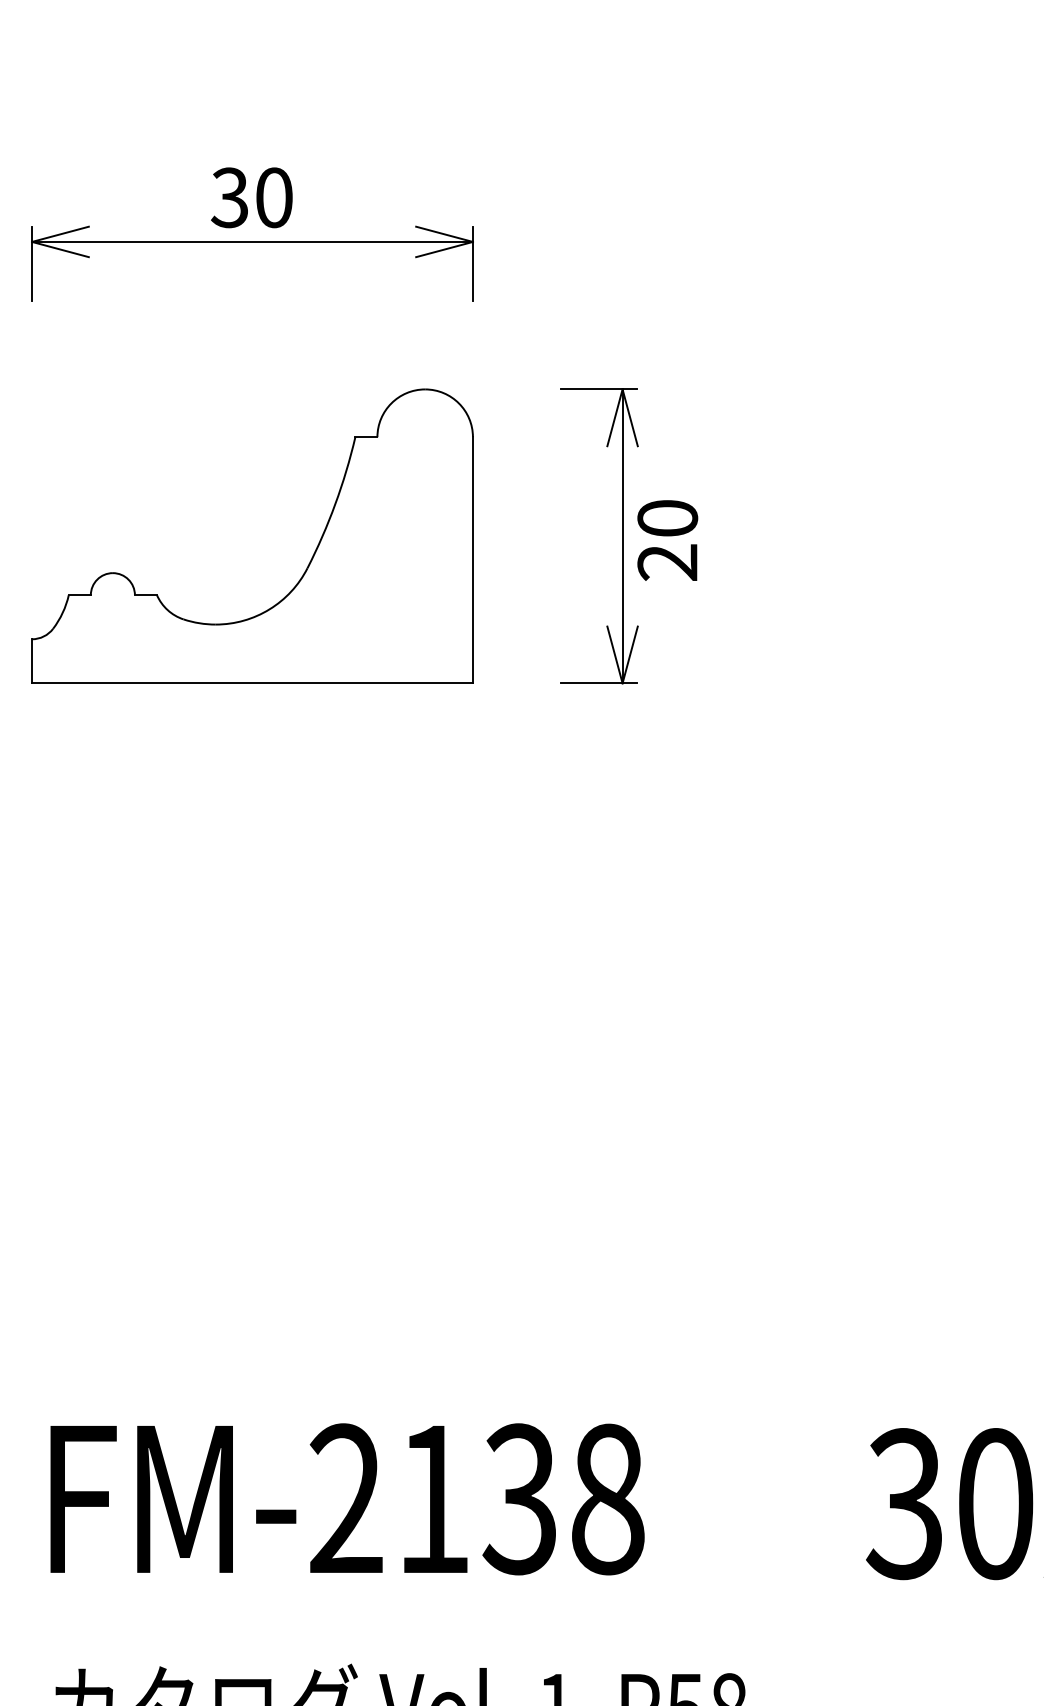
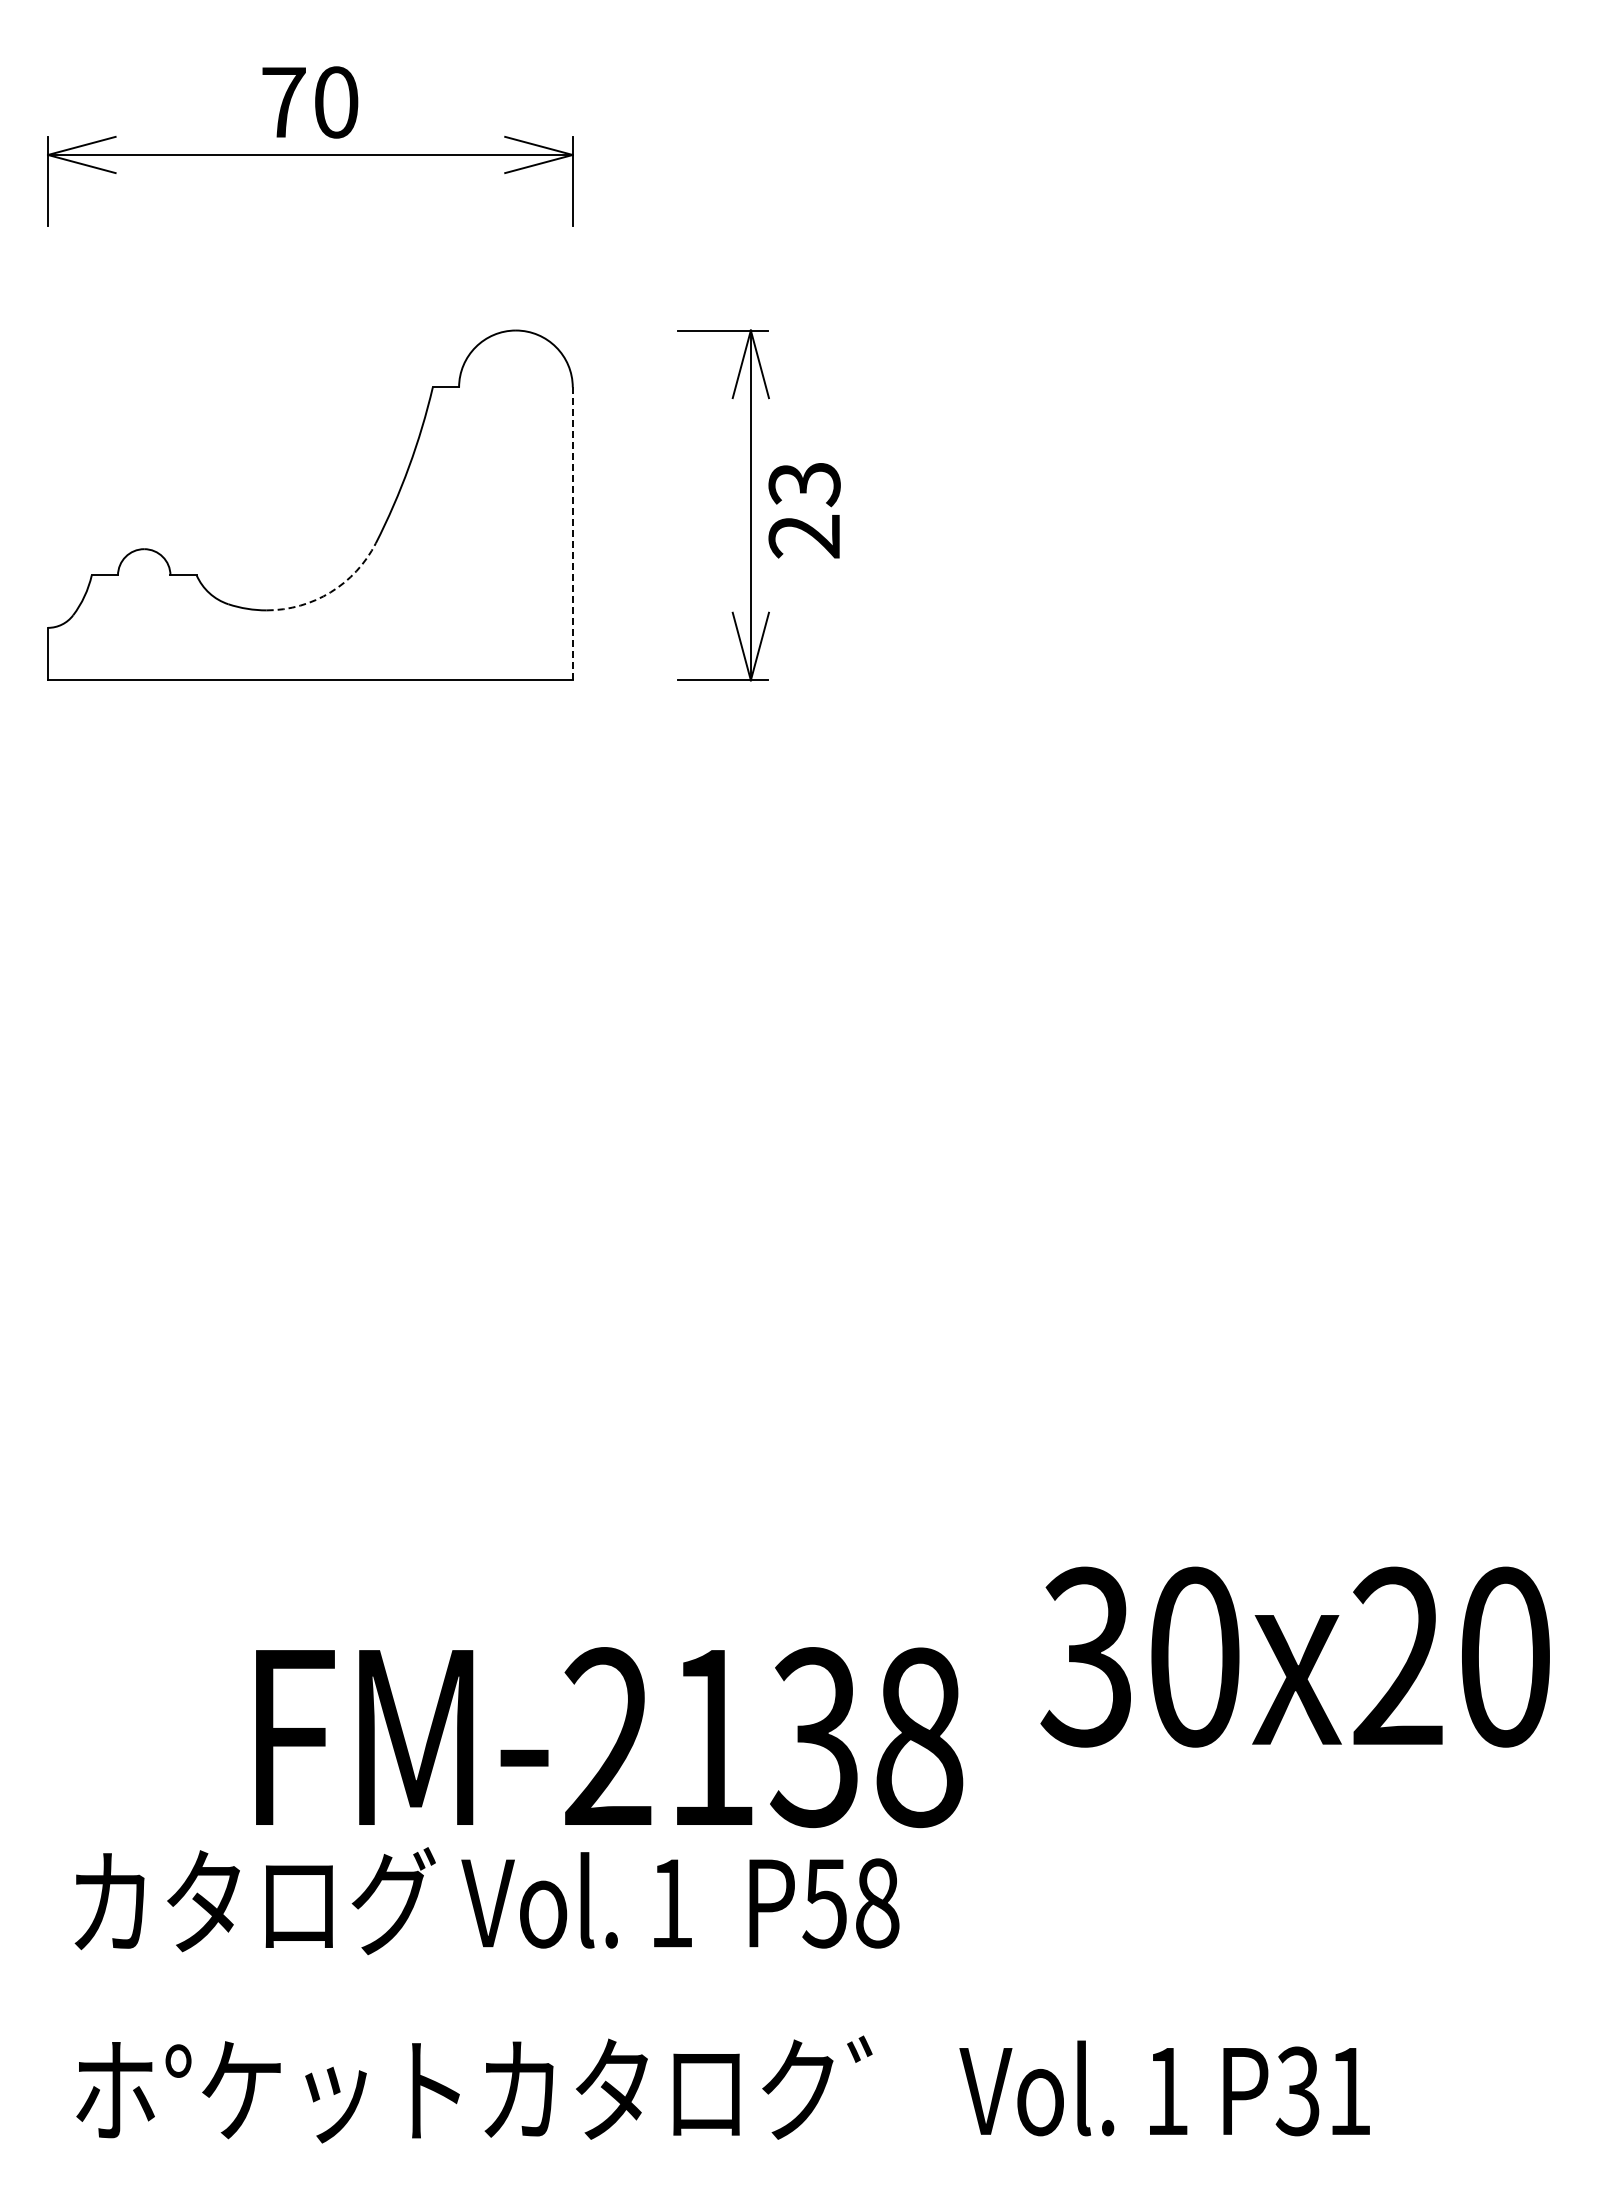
text: (229, 197) -> (283, 102), 30 -> 70
text: (667, 518) -> (804, 484), 20 -> 23
line: (472, 559) -> (572, 533), solid -> dashed
arc: (269, 609) -> (330, 592), solid -> dashed
text: (347, 1499) -> (609, 1737), moved

